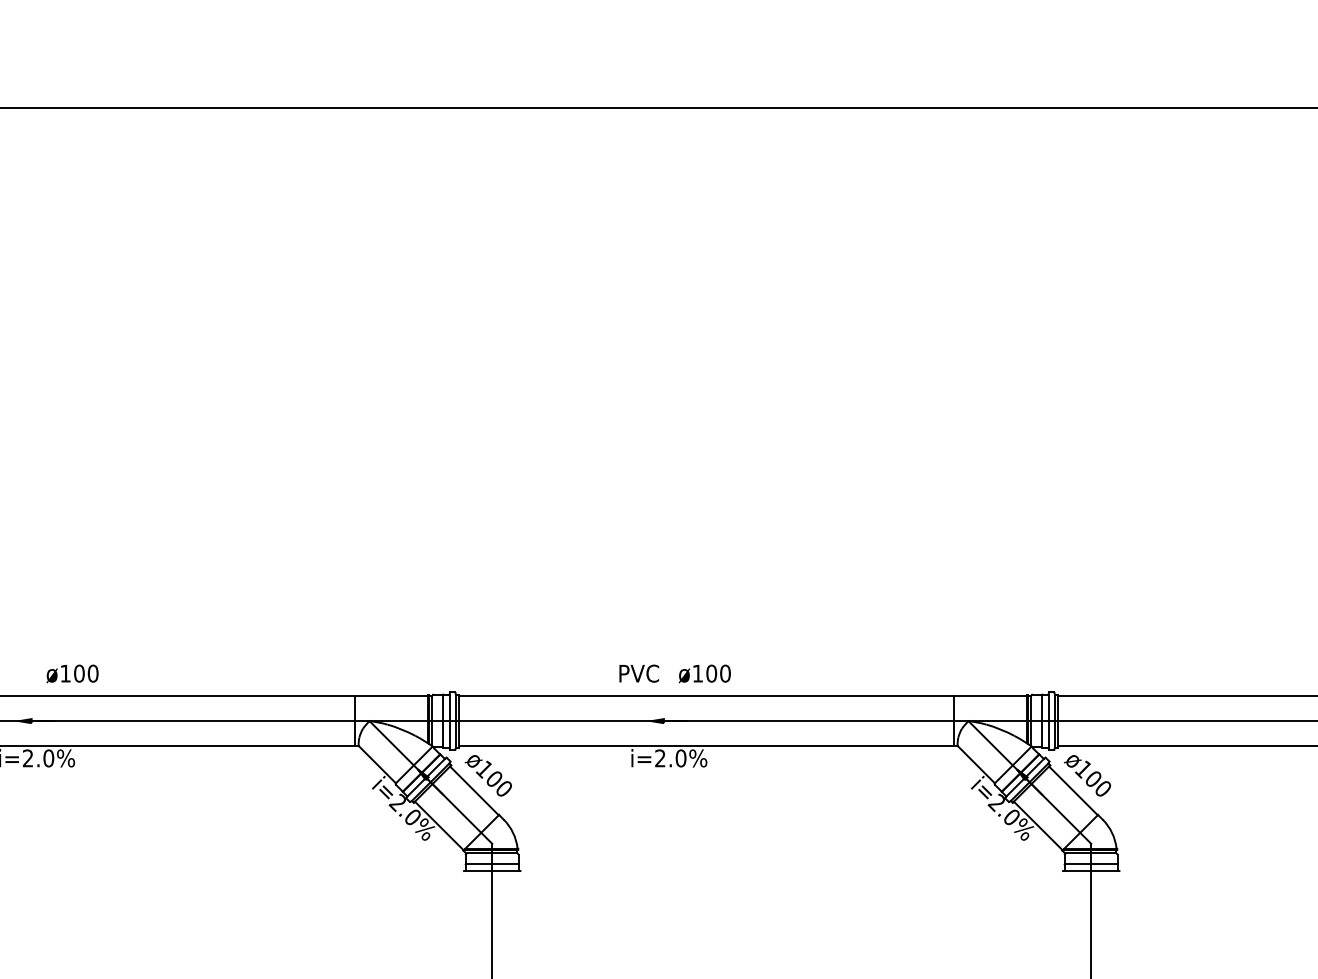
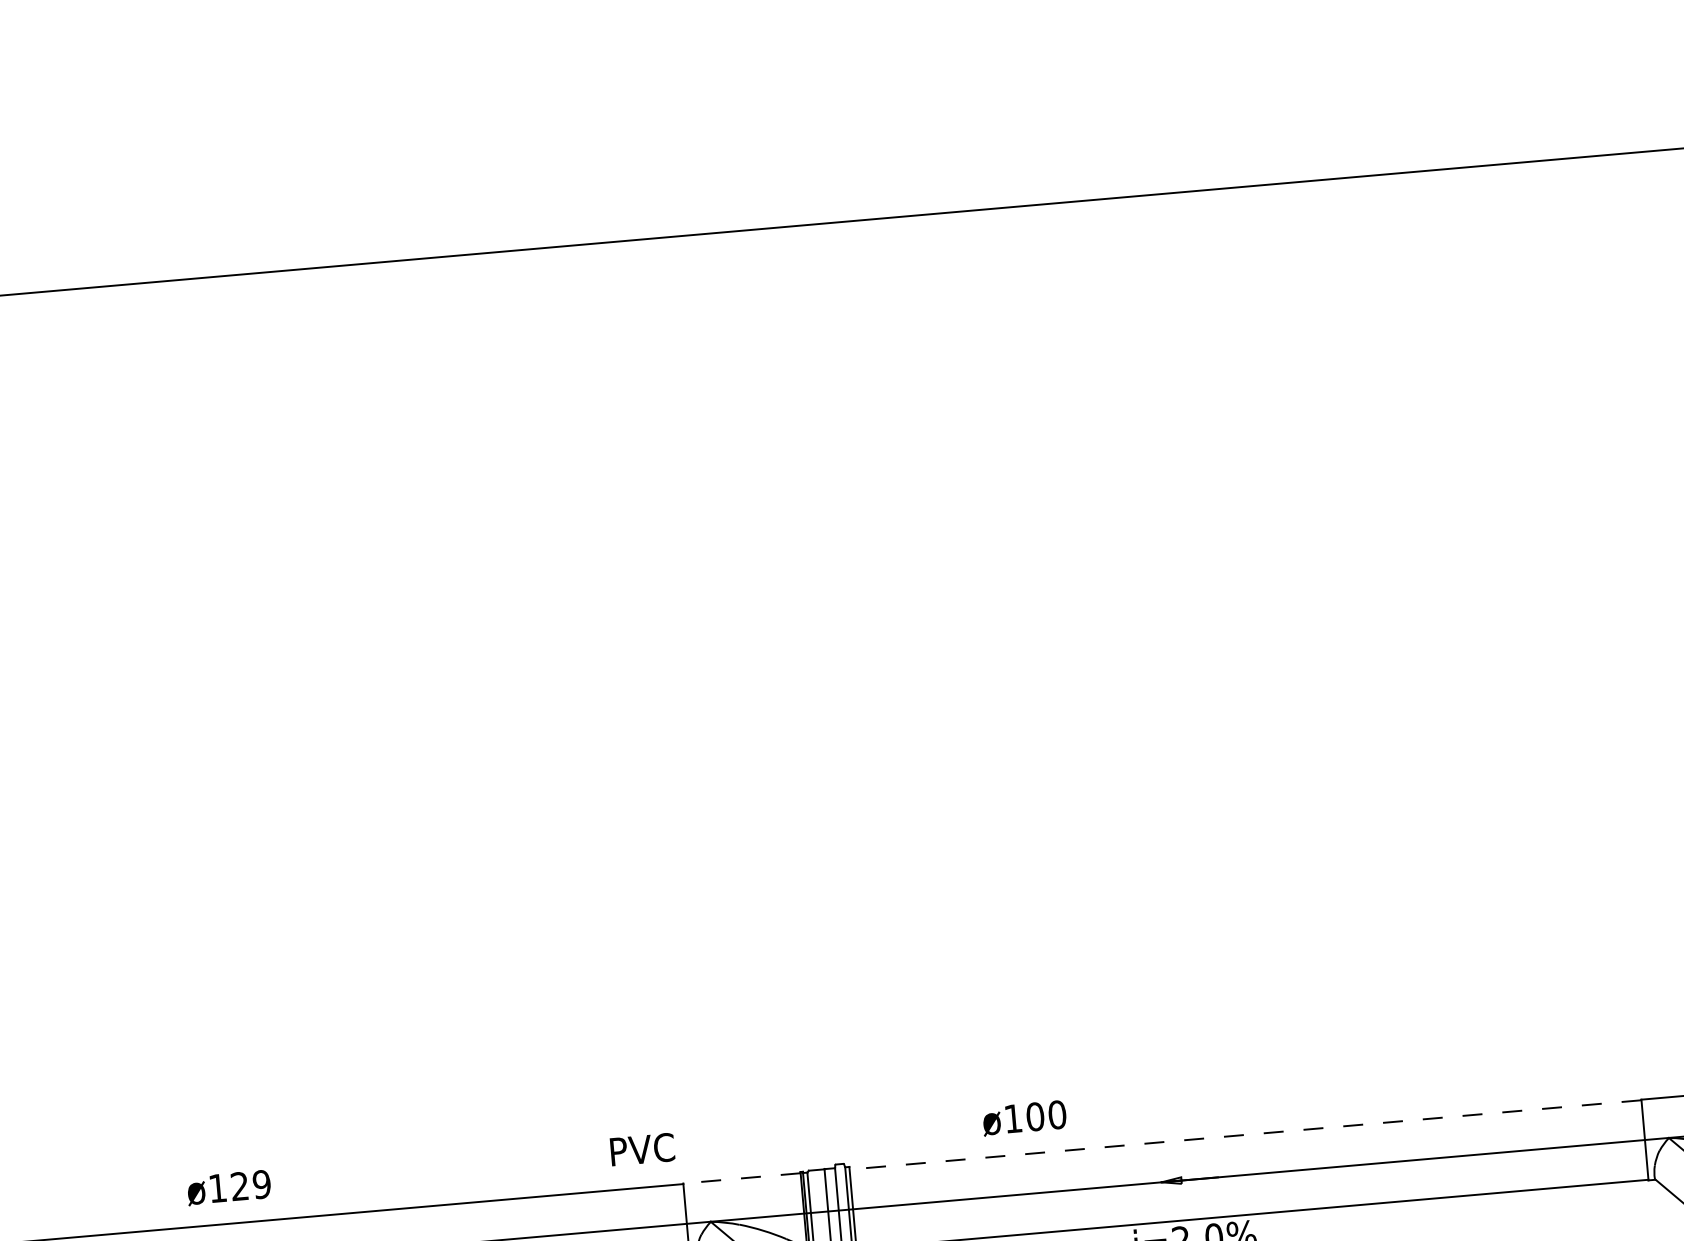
text: (86, 673) -> (251, 1185), ø100 -> ø129
text: (639, 673) -> (643, 1149), moved
text: (704, 673) -> (1023, 1117), moved
line: (391, 695) -> (742, 1177), solid -> dashed
line: (706, 696) -> (1246, 1135), solid -> dashed

